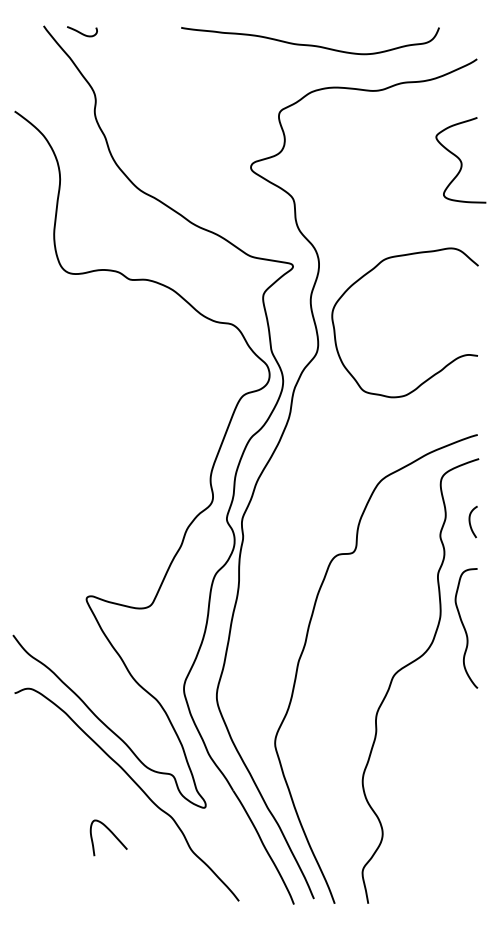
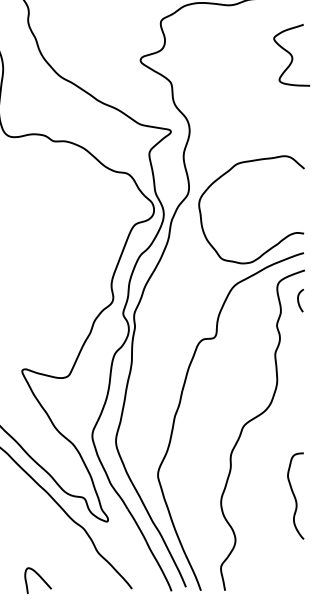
curve: (437, 371) -> (274, 244), moved
curve: (470, 522) -> (298, 301), moved
curve: (465, 628) -> (295, 496), moved
curve: (111, 833) -> (40, 577), moved

